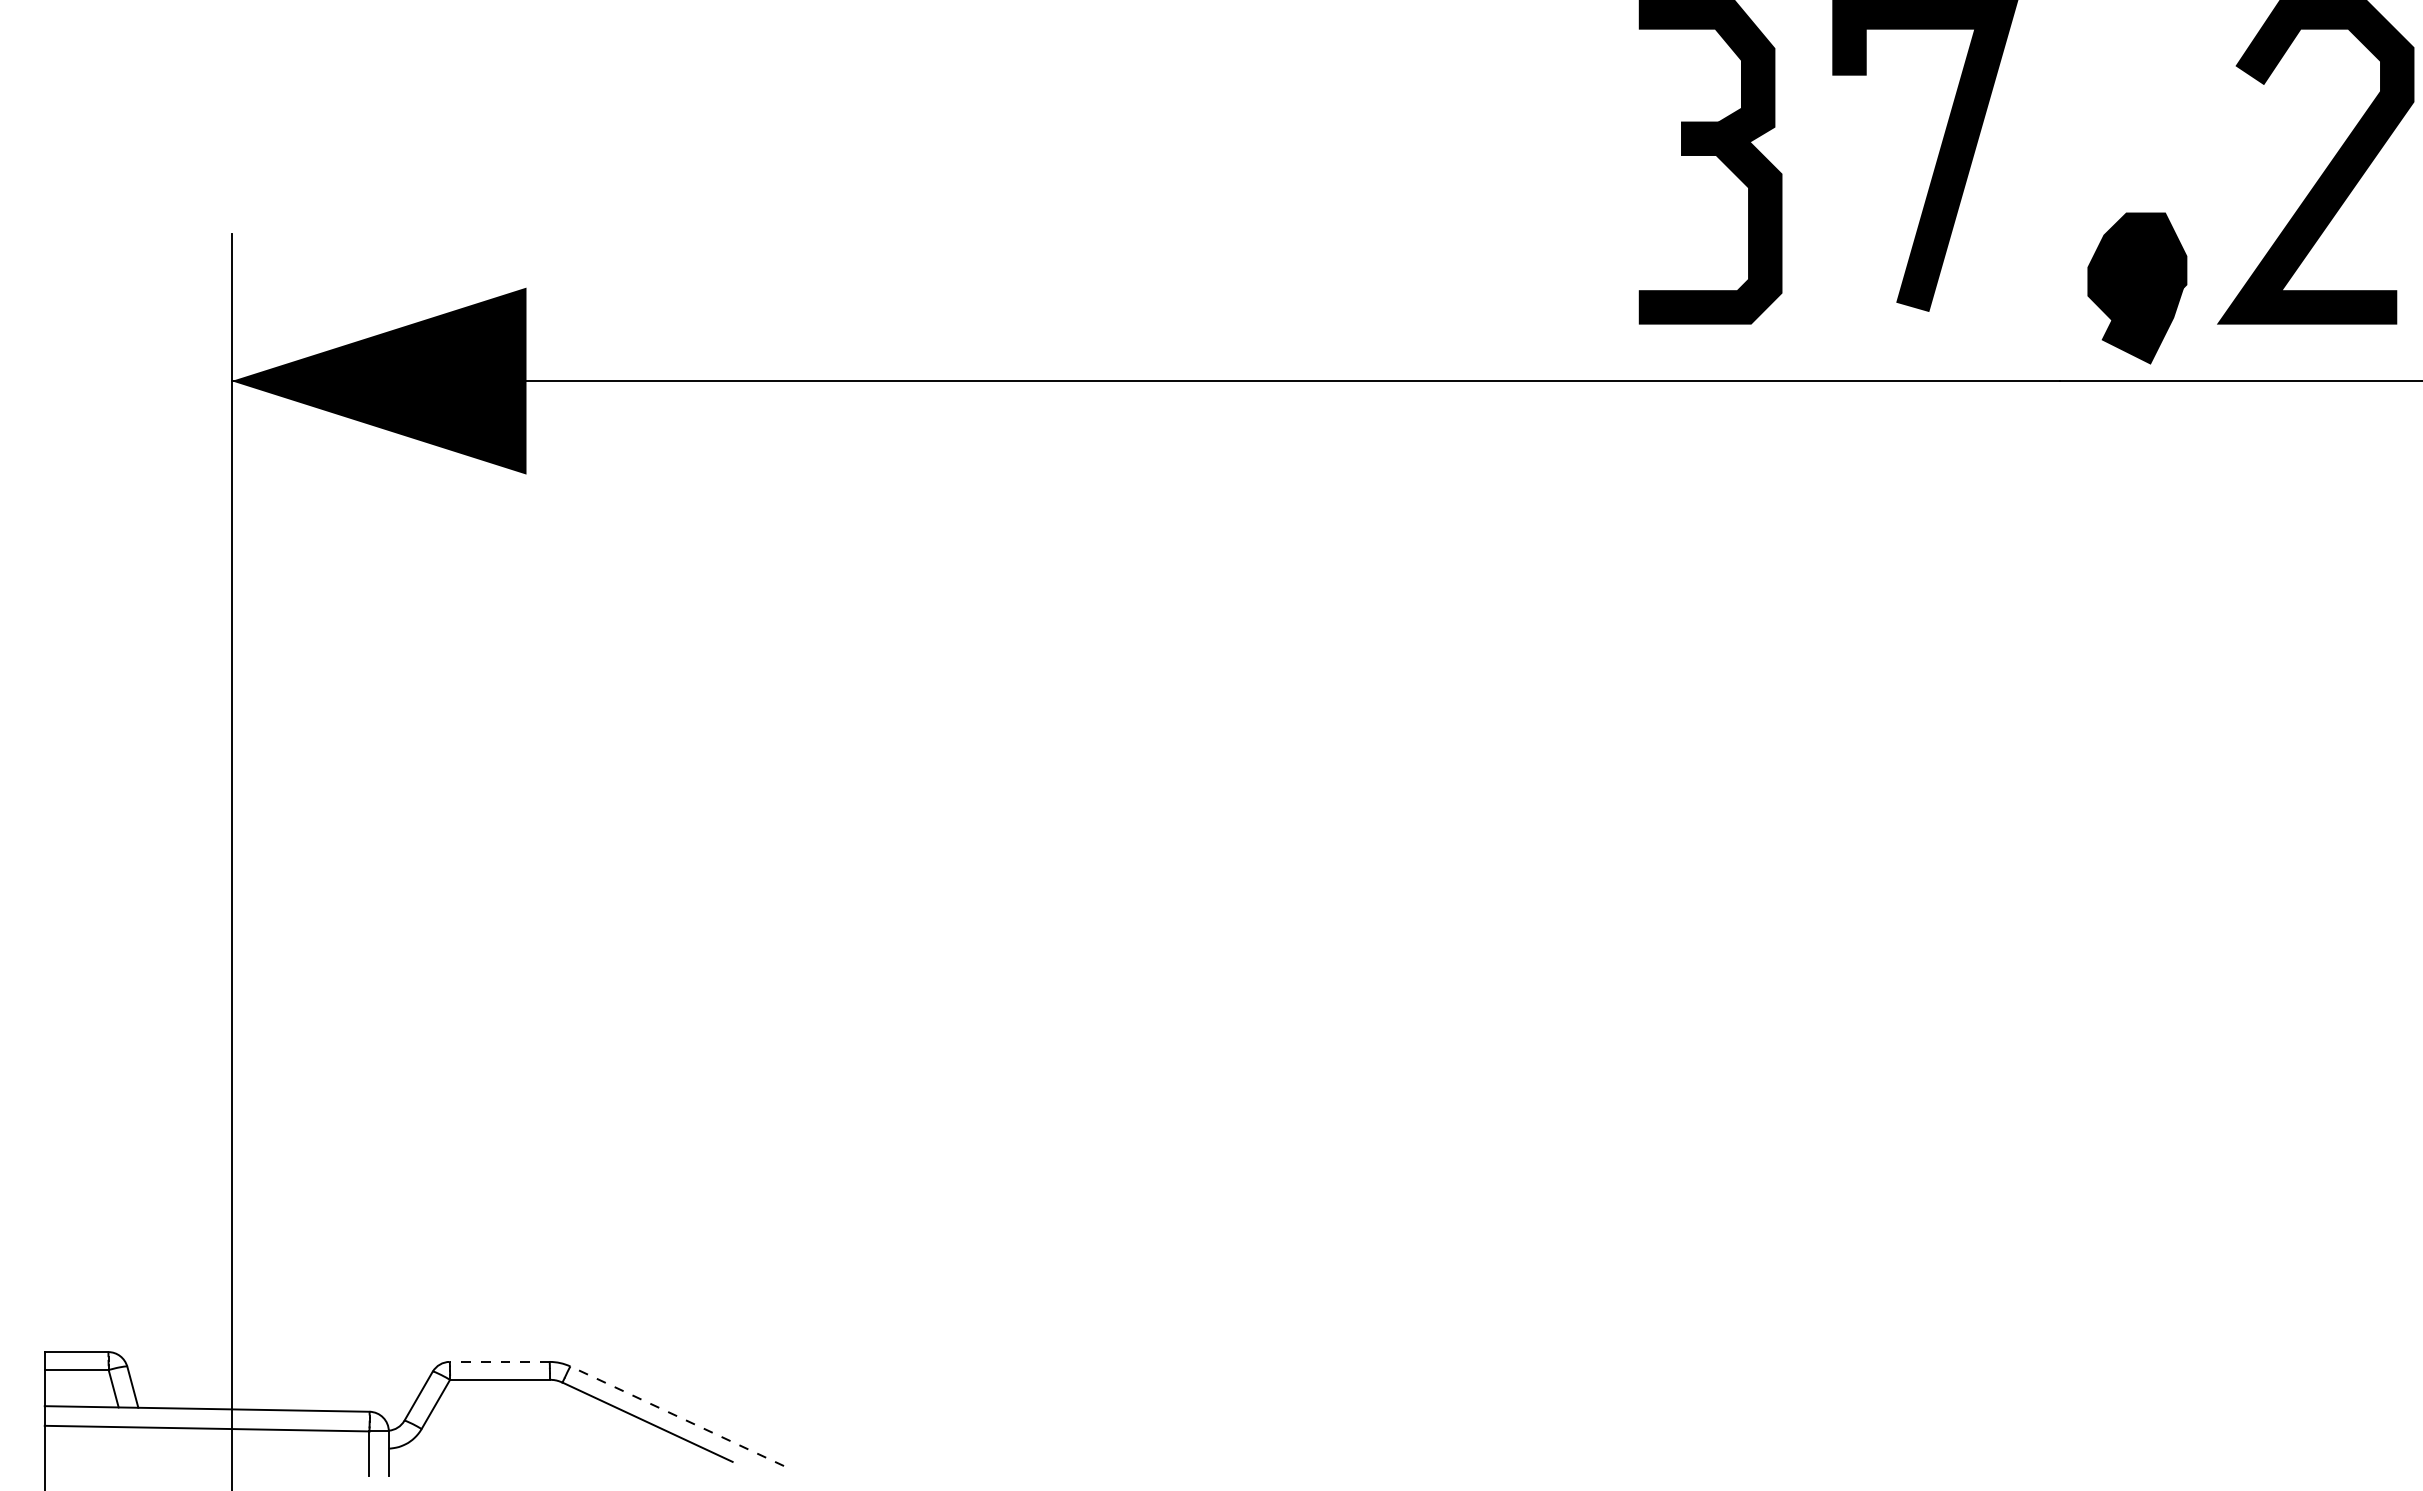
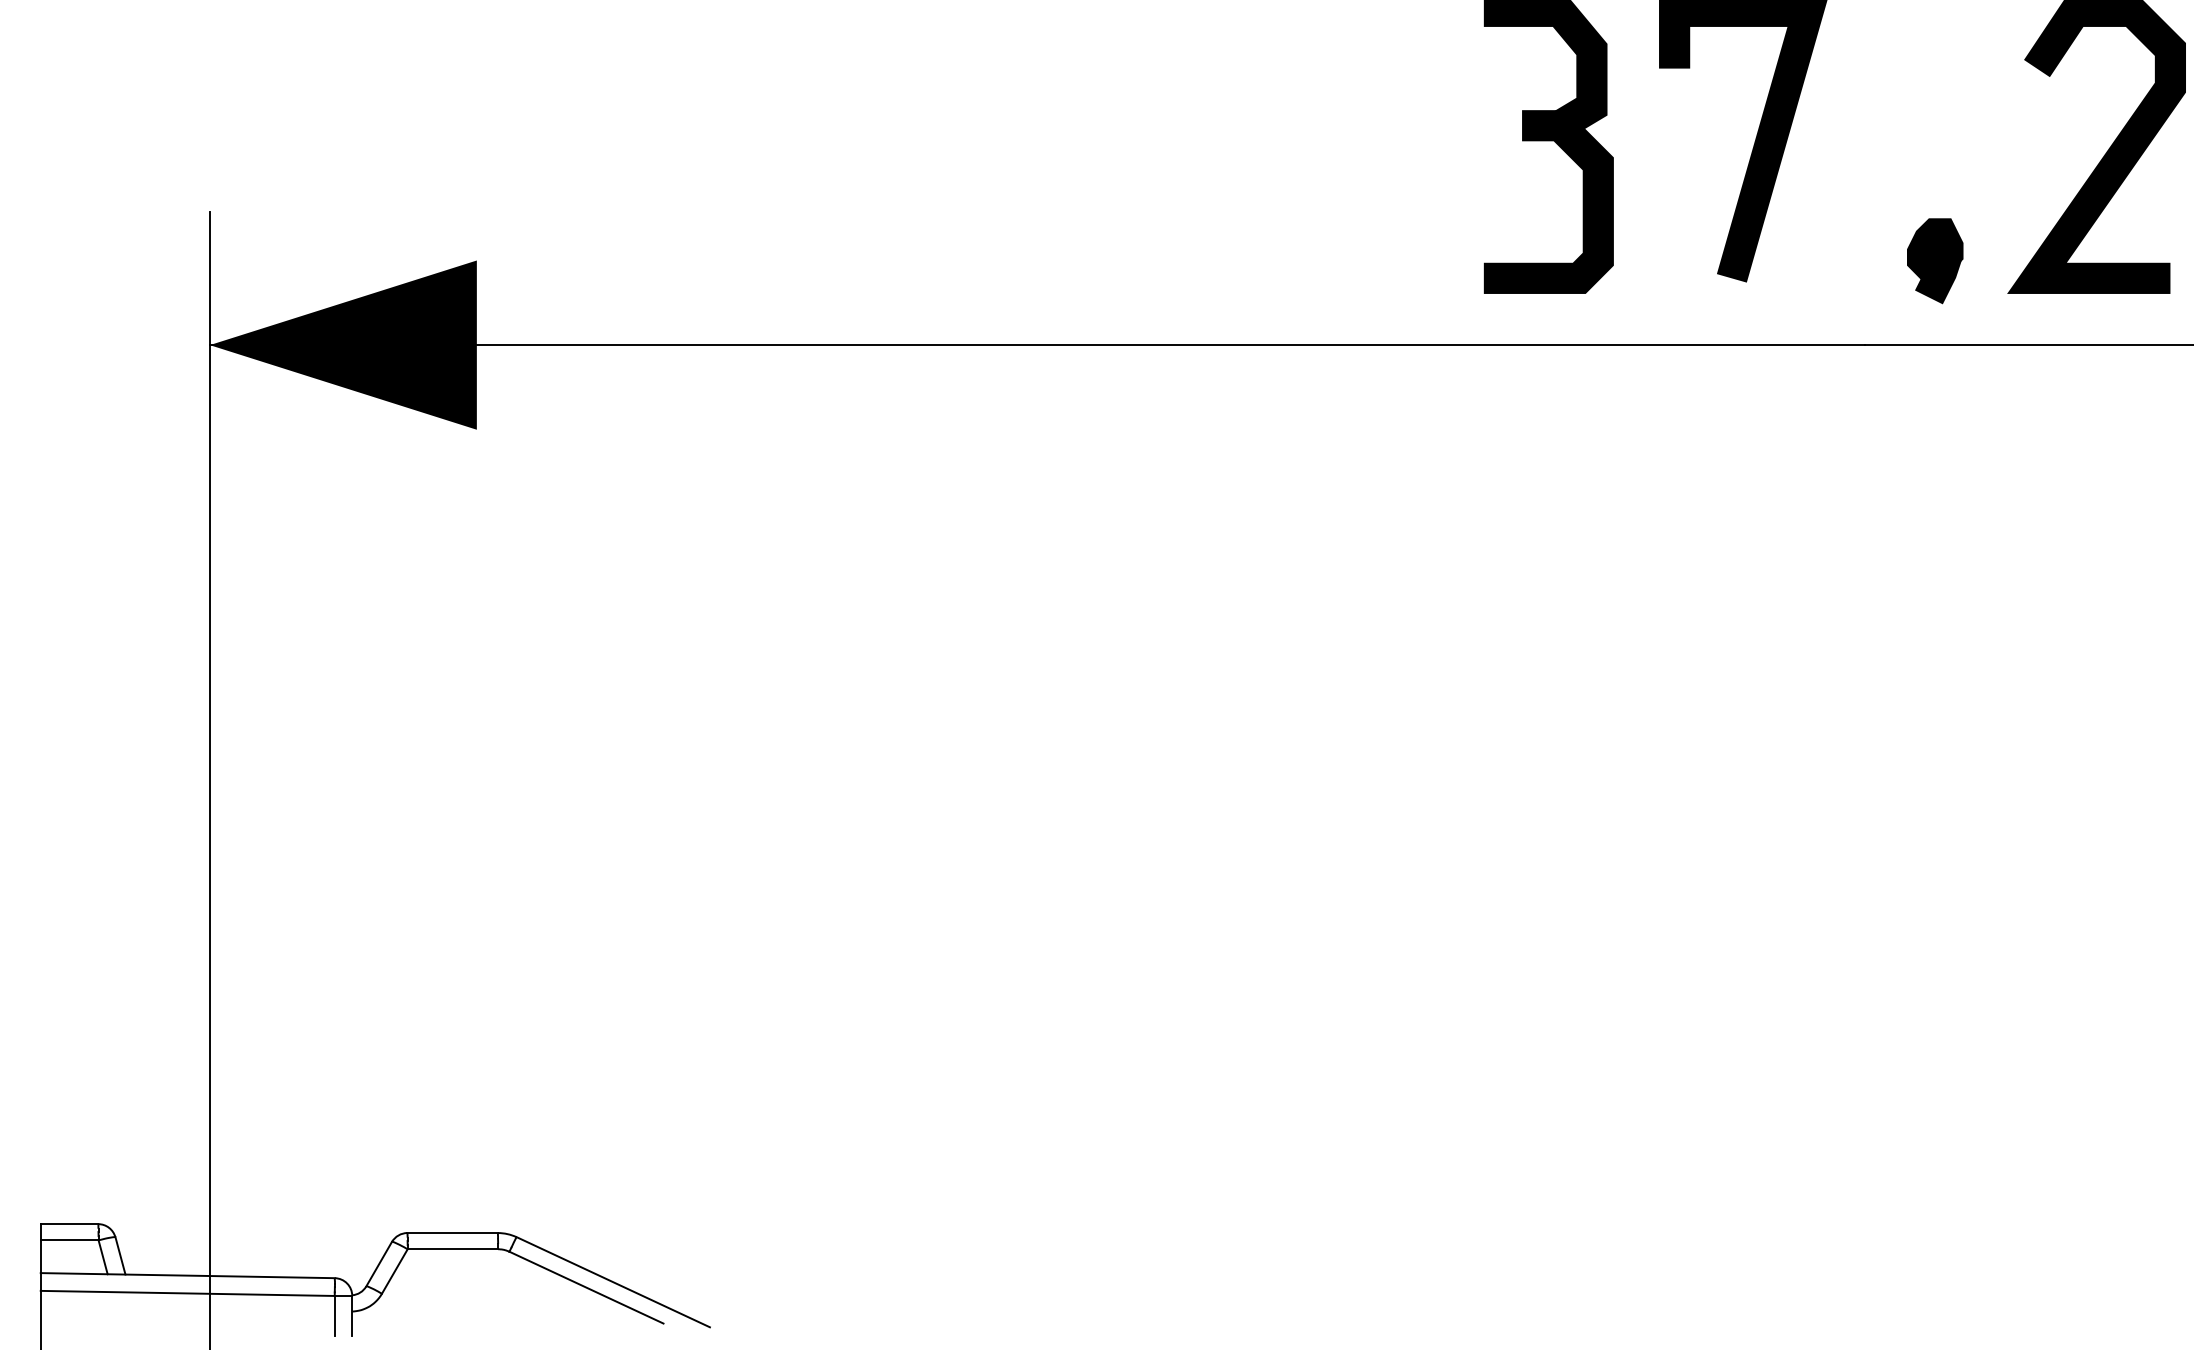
part: (2137, 288) -> (1935, 261), size x0.62
line: (499, 1361) -> (452, 1232), dashed -> solid
line: (677, 1416) -> (613, 1282), dashed -> solid

